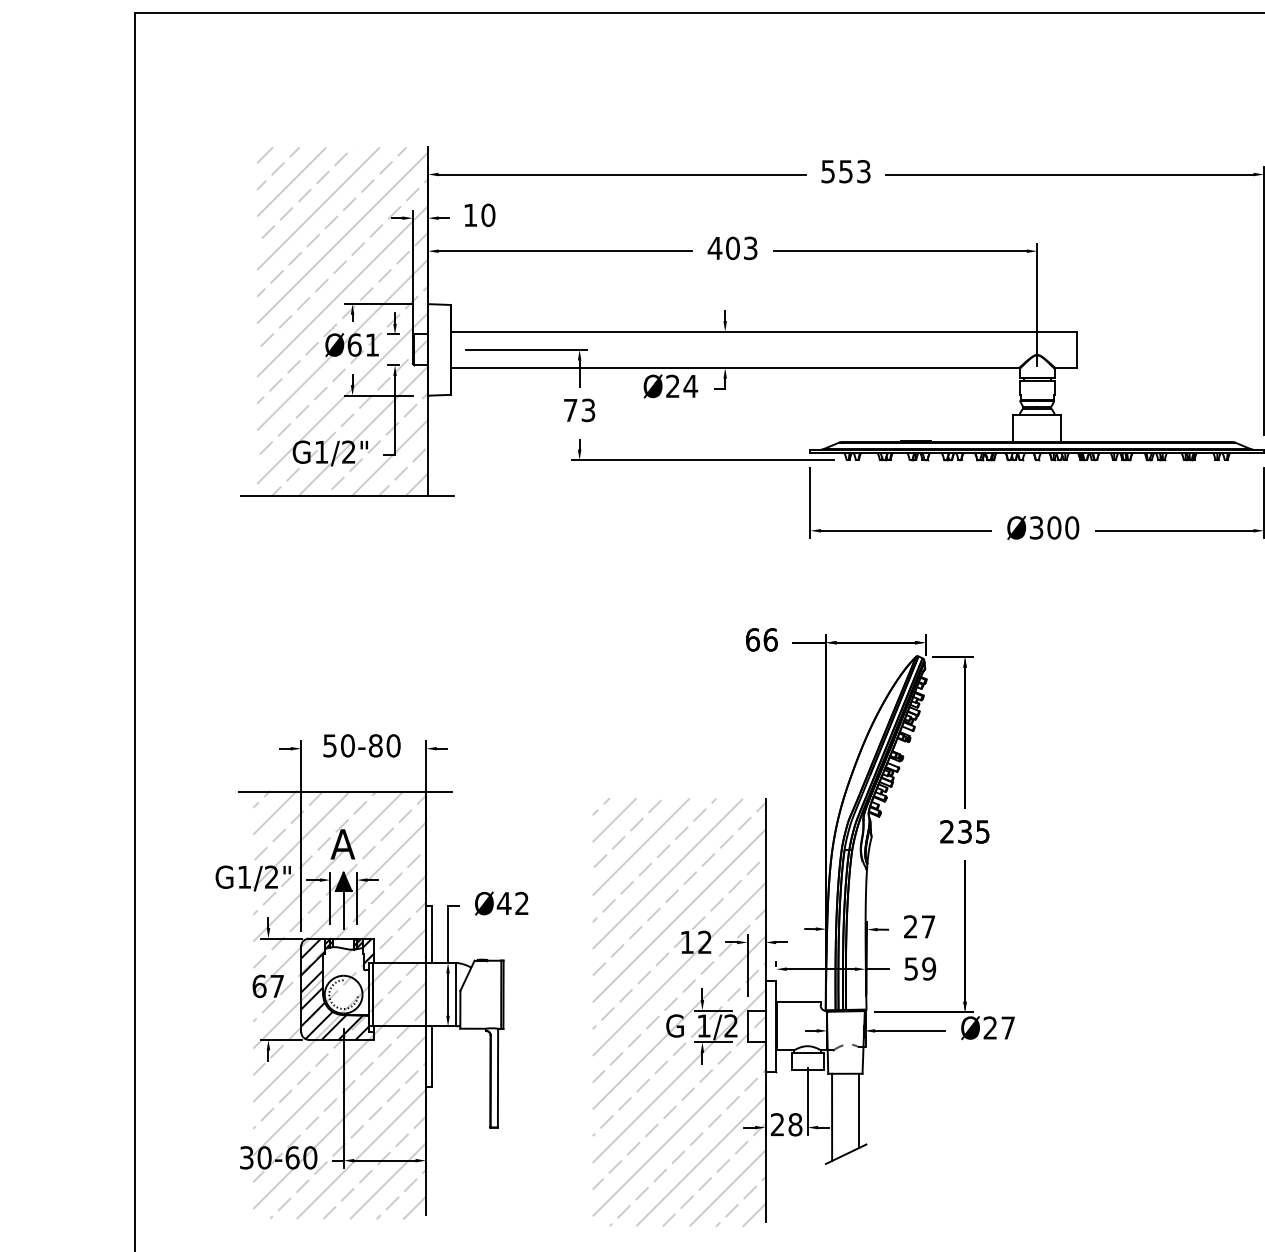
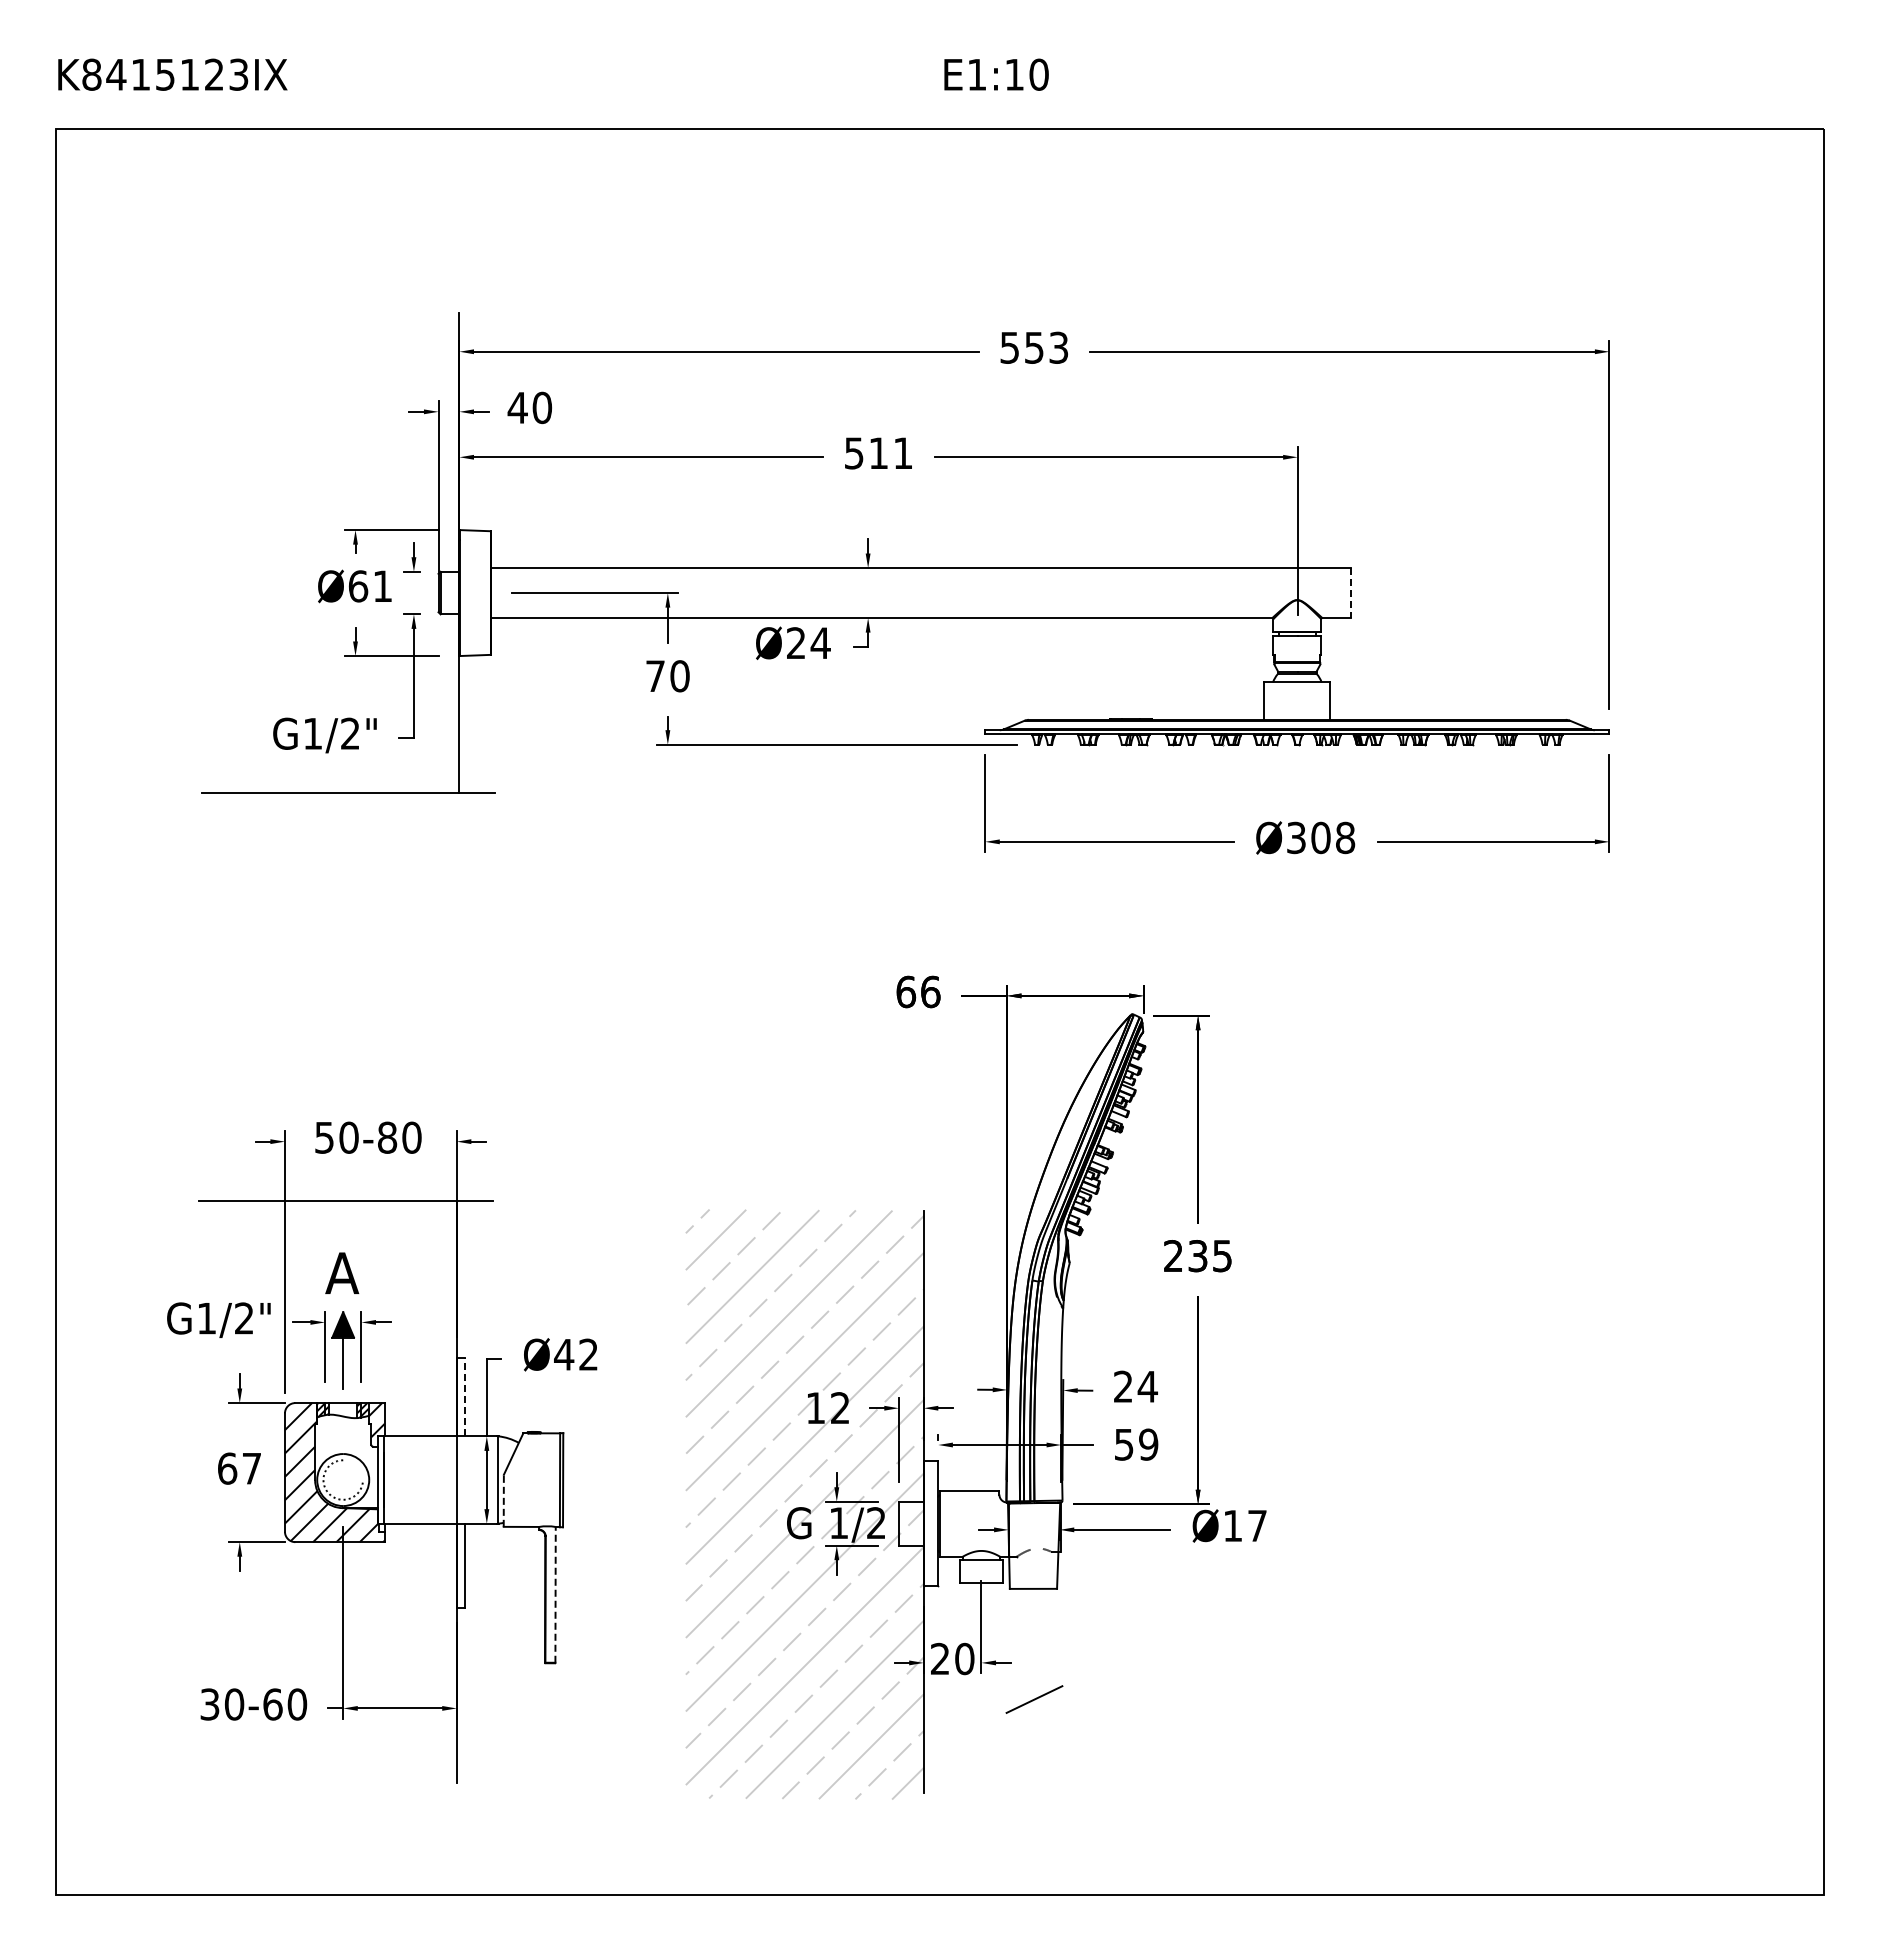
text: (470, 215) -> (517, 407), 10 -> 40
text: (732, 248) -> (878, 453), 403 -> 511
hatch: (342, 321) -> (341, 553), removed
line: (1076, 350) -> (1351, 593), solid -> dashed
text: (588, 410) -> (679, 676), 73 -> 70
text: (1072, 527) -> (1345, 837), Ø300 -> Ø308
text: (928, 926) -> (1147, 1386), 27 -> 24
line: (432, 933) -> (465, 1396), solid -> dashed
hatch: (339, 1005) -> (337, 1494), removed
line: (460, 1009) -> (503, 1500), solid -> dashed
text: (990, 1027) -> (1232, 1525), Ø27 -> Ø17
line: (497, 1077) -> (555, 1594), solid -> dashed
line: (859, 1110) -> (1052, 1639), removed
line: (832, 1117) -> (1015, 1648), removed
text: (795, 1124) -> (964, 1658), 28 -> 20

